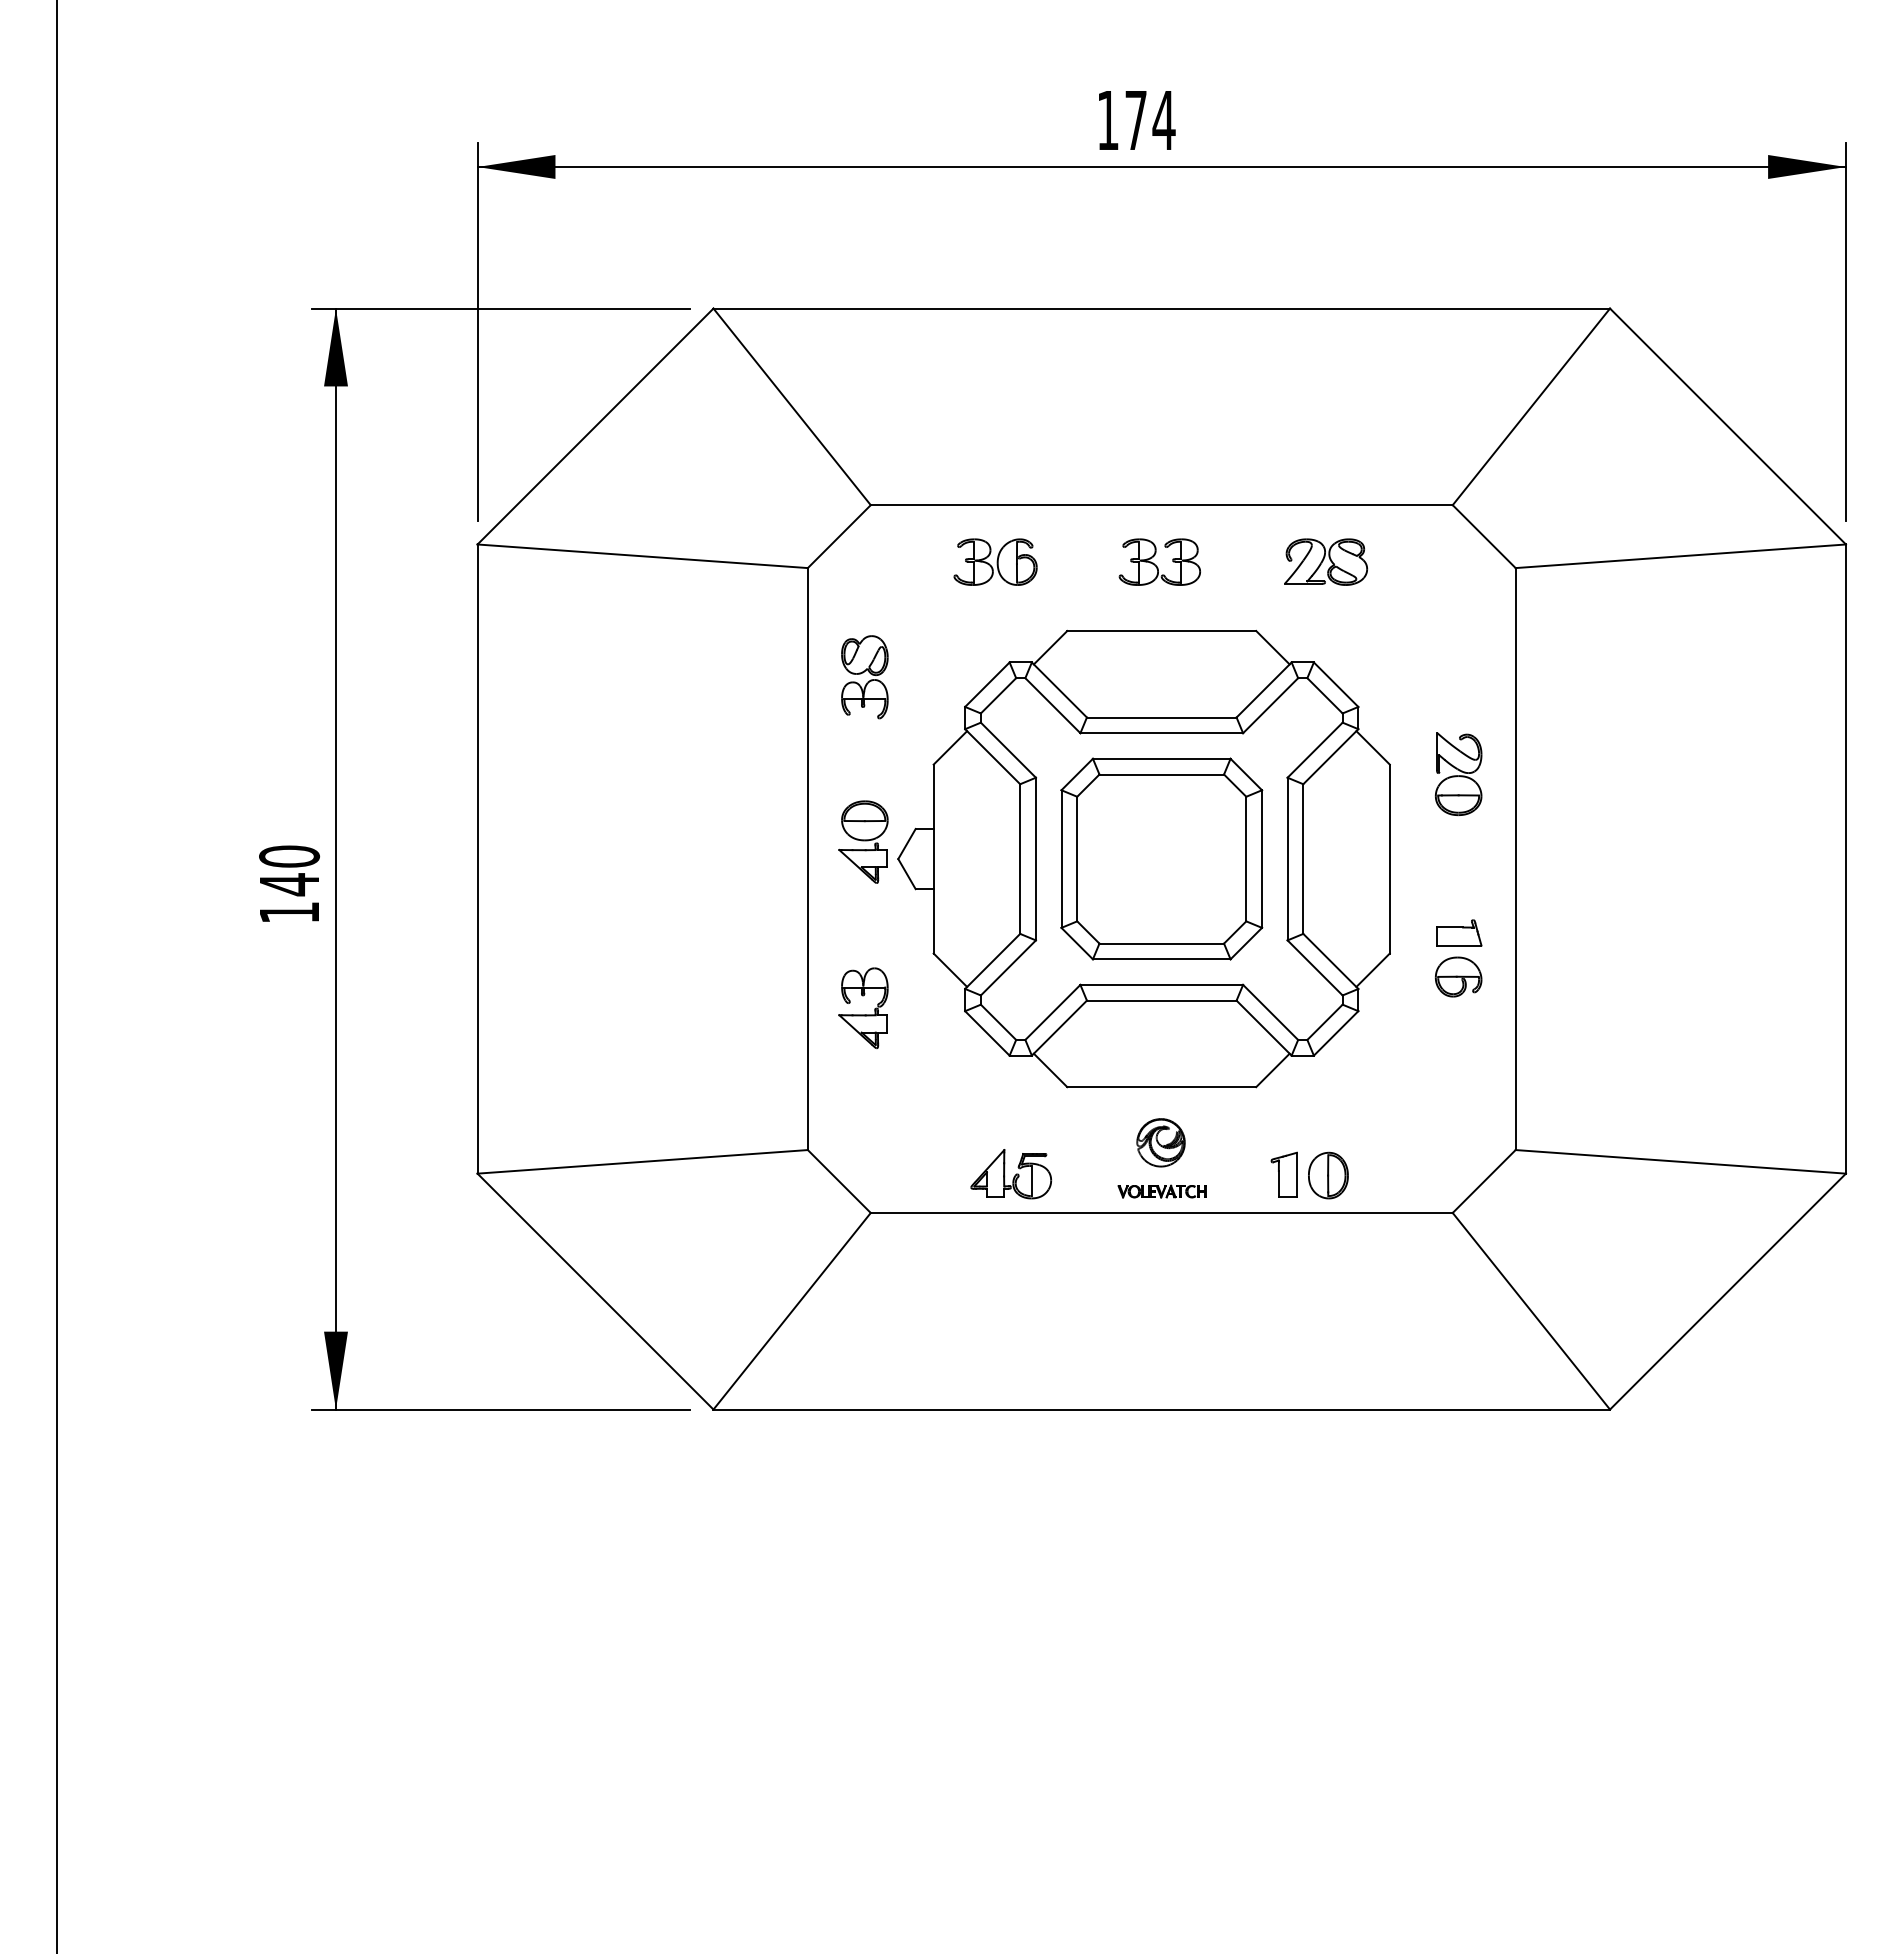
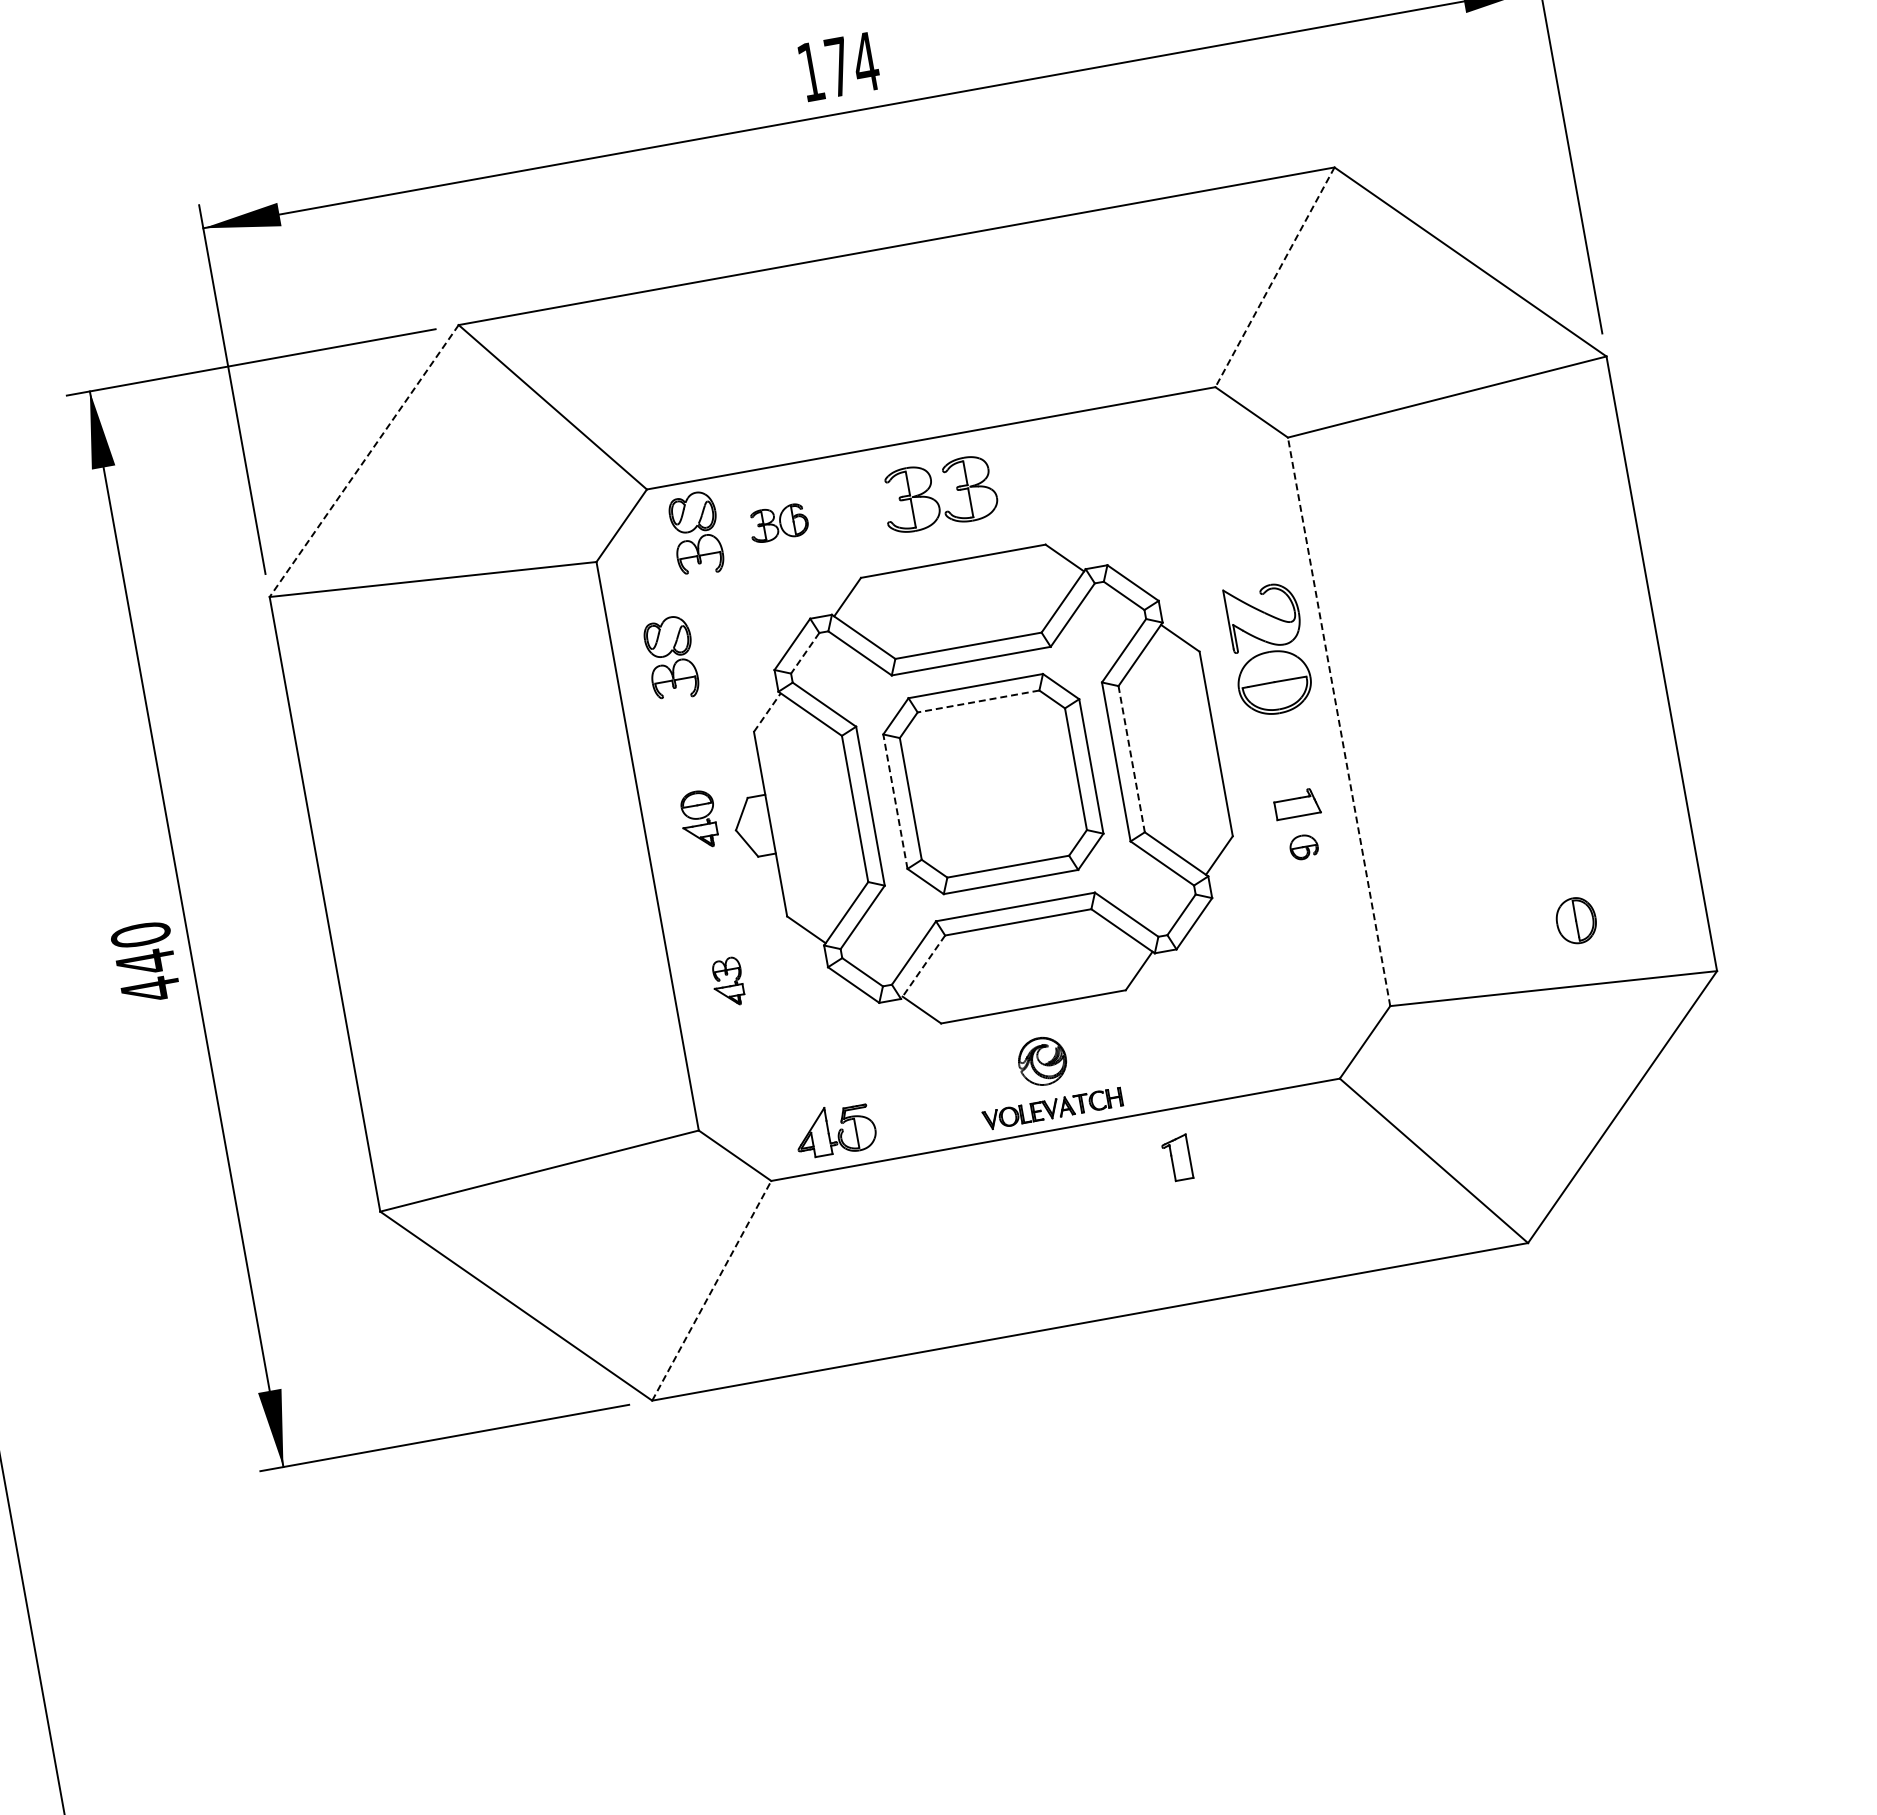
line: (1531, 406) -> (1275, 276), solid -> dashed
line: (595, 426) -> (364, 461), solid -> dashed
part: (911, 558) -> (696, 534), added
part: (995, 561) -> (778, 522), size x0.7
part: (1159, 561) -> (938, 493), size x1.4
part: (1326, 561) -> (1102, 464), removed
line: (998, 695) -> (805, 652), solid -> dashed
line: (950, 747) -> (767, 712), solid -> dashed
part: (1458, 773) -> (1268, 648), size x1.6
line: (1161, 774) -> (978, 701), solid -> dashed
part: (863, 841) -> (698, 819), size x0.7
line: (1061, 859) -> (895, 802), solid -> dashed
line: (1303, 859) -> (1131, 759), solid -> dashed
line: (1515, 859) -> (1339, 722), solid -> dashed
text: (289, 912) -> (150, 989), 140 -> 440
part: (1458, 976) -> (1303, 846), size x0.6
part: (863, 1008) -> (728, 982), size x0.6
line: (1059, 1028) -> (923, 967), solid -> dashed
part: (1011, 1174) -> (835, 1130), moved
part: (1283, 1174) -> (1176, 1158), moved
part: (1328, 1175) -> (1576, 920), moved
part: (1161, 1191) -> (1051, 1108), size x1.6
line: (792, 1311) -> (712, 1290), solid -> dashed

